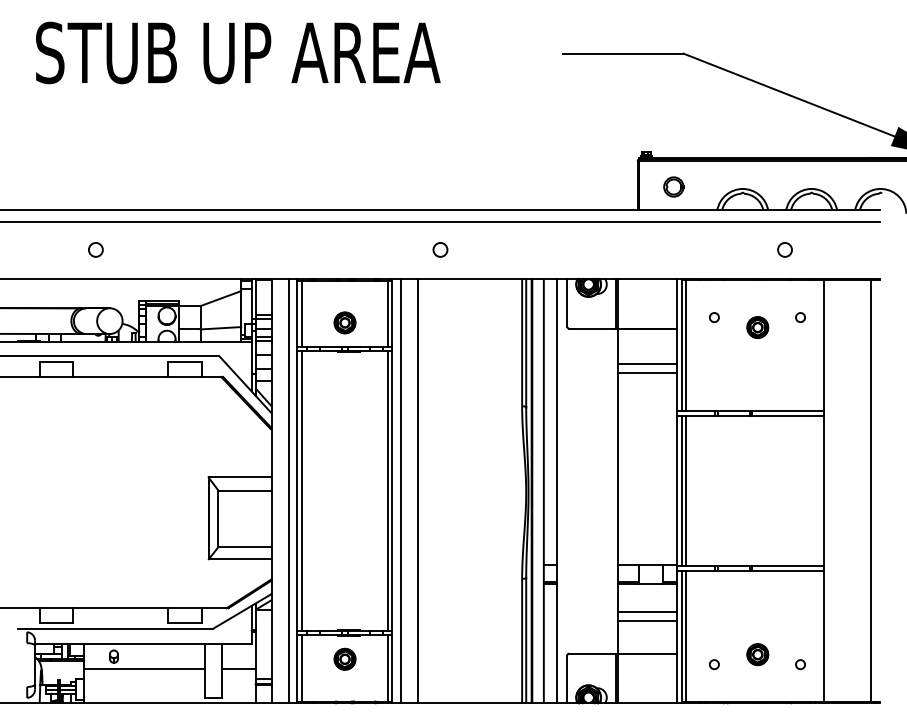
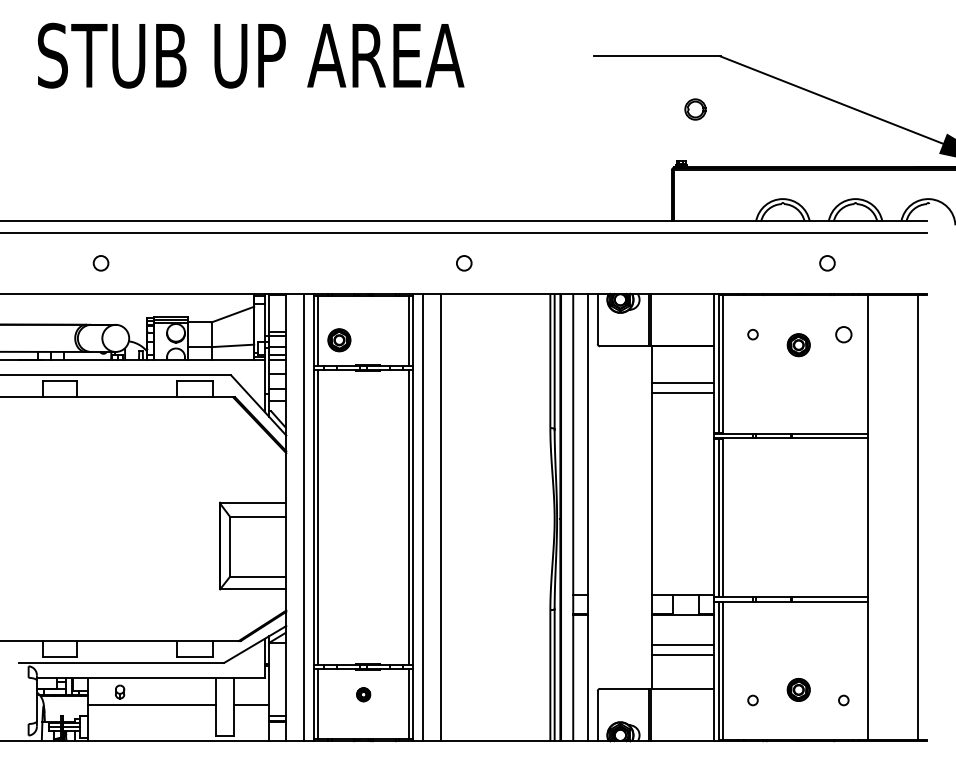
part: (673, 186) -> (695, 108), moved
circle: (800, 317) -> (843, 334), size x1.6
part: (344, 322) -> (338, 339), moved
part: (344, 658) -> (363, 694), size x0.6

